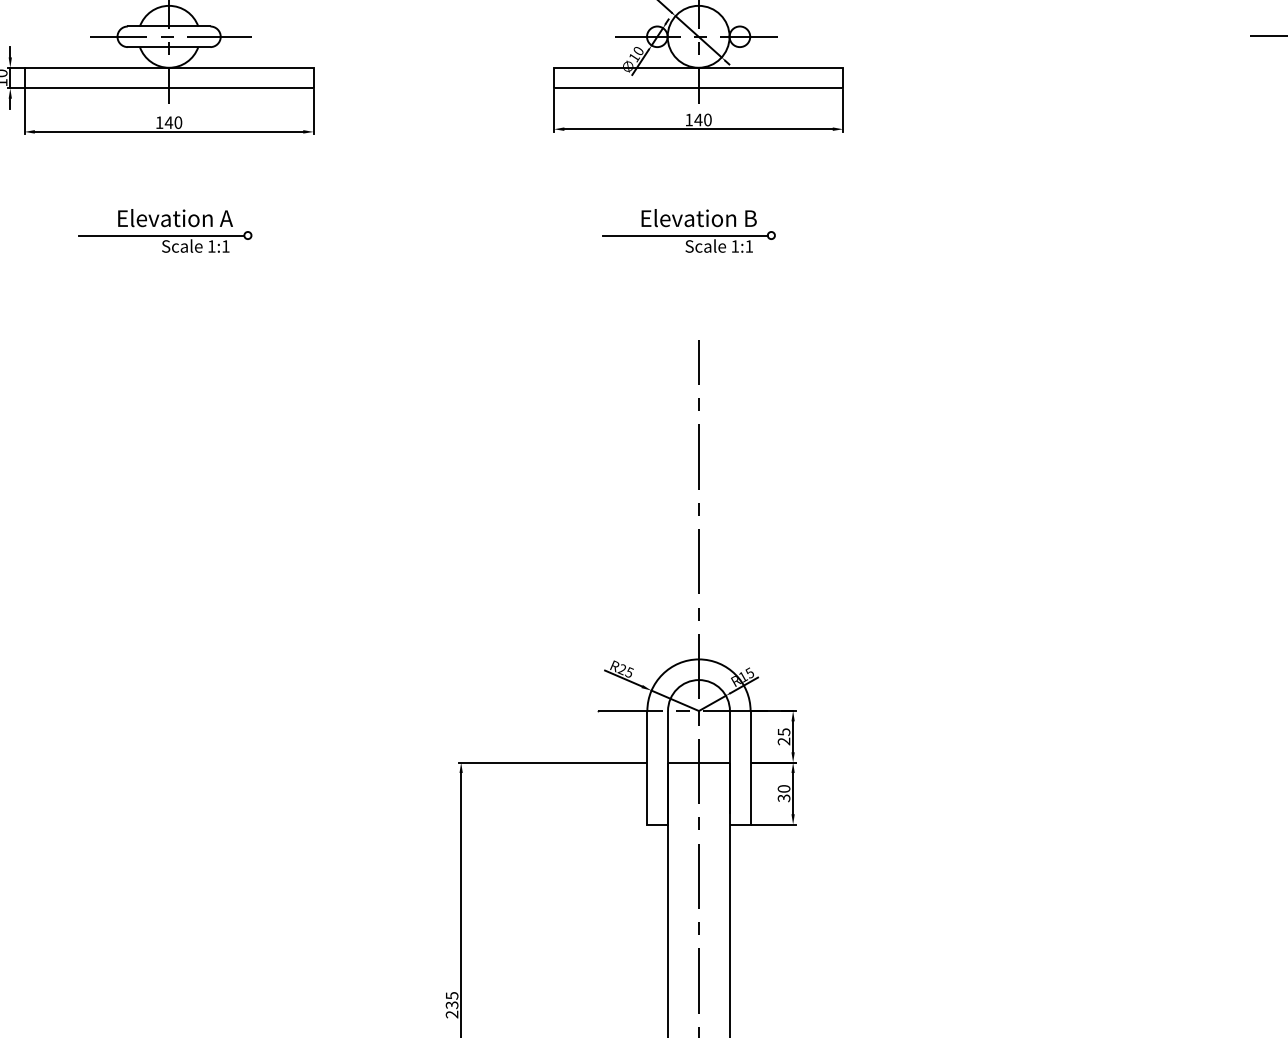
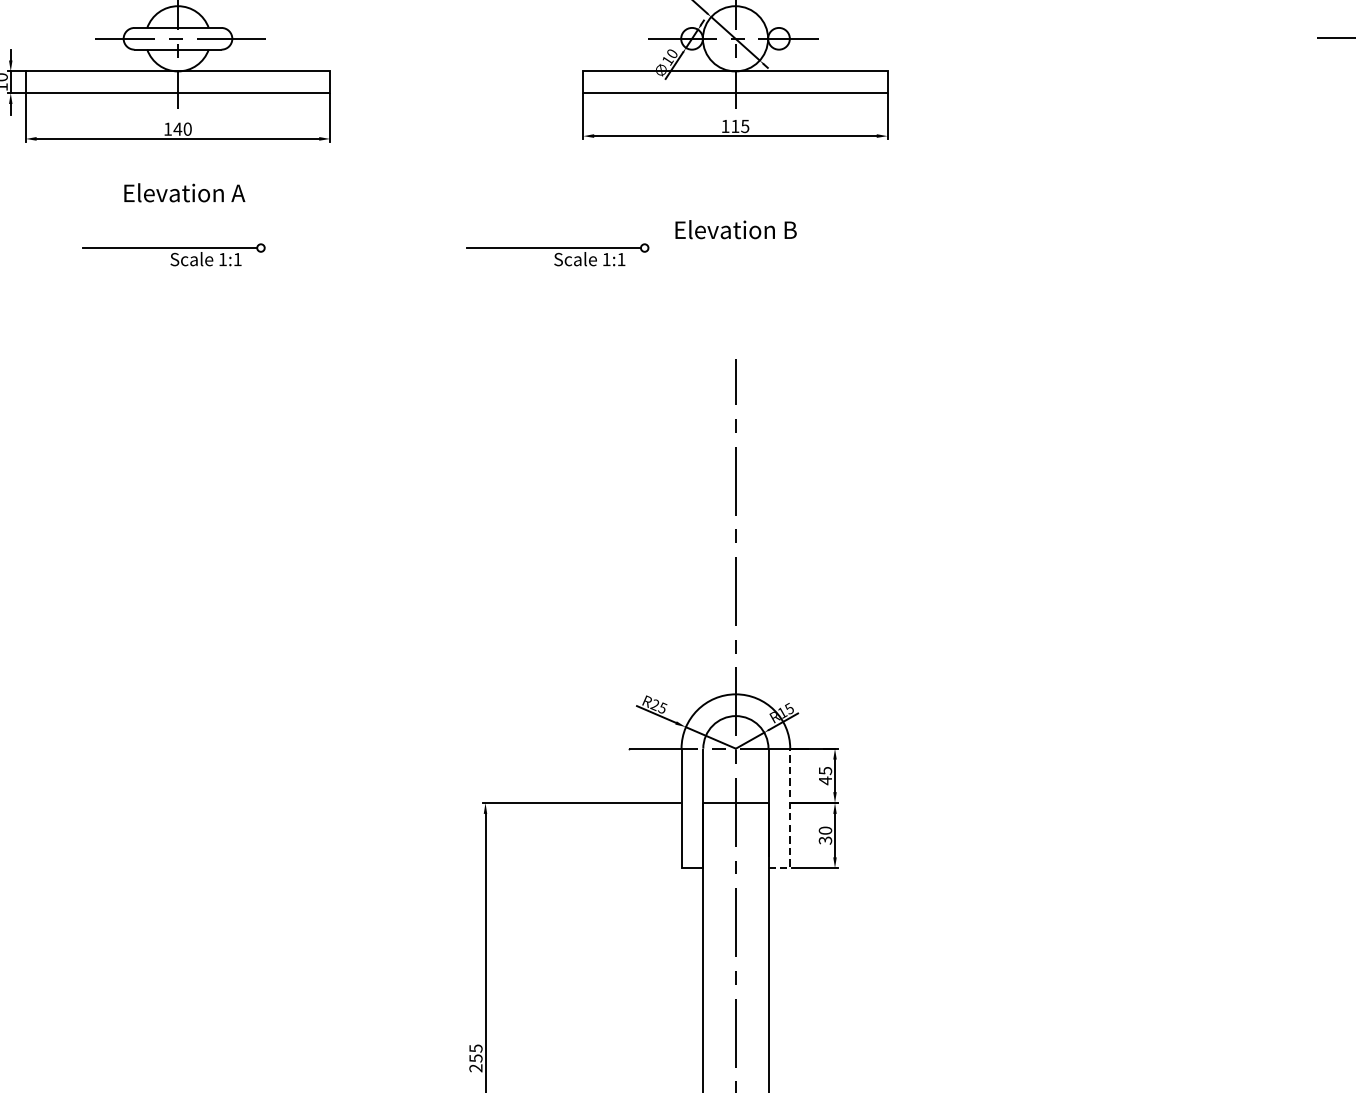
text: (702, 119) -> (739, 125), 140 -> 115
text: (175, 218) -> (184, 193), moved
part: (688, 241) -> (557, 254), moved
text: (783, 741) -> (824, 780), 25 -> 45
line: (750, 778) -> (790, 819), solid -> dashed
text: (451, 1004) -> (475, 1057), 235 -> 255

